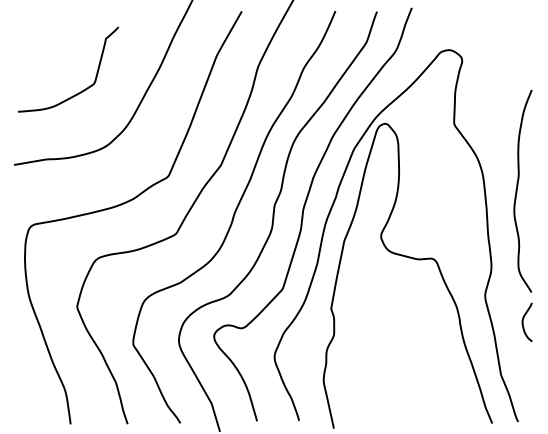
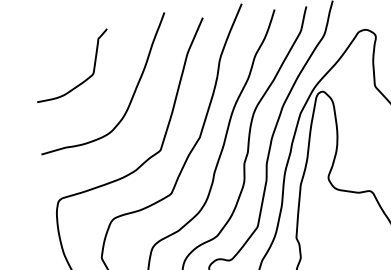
curve: (83, 89) -> (85, 79), moved

